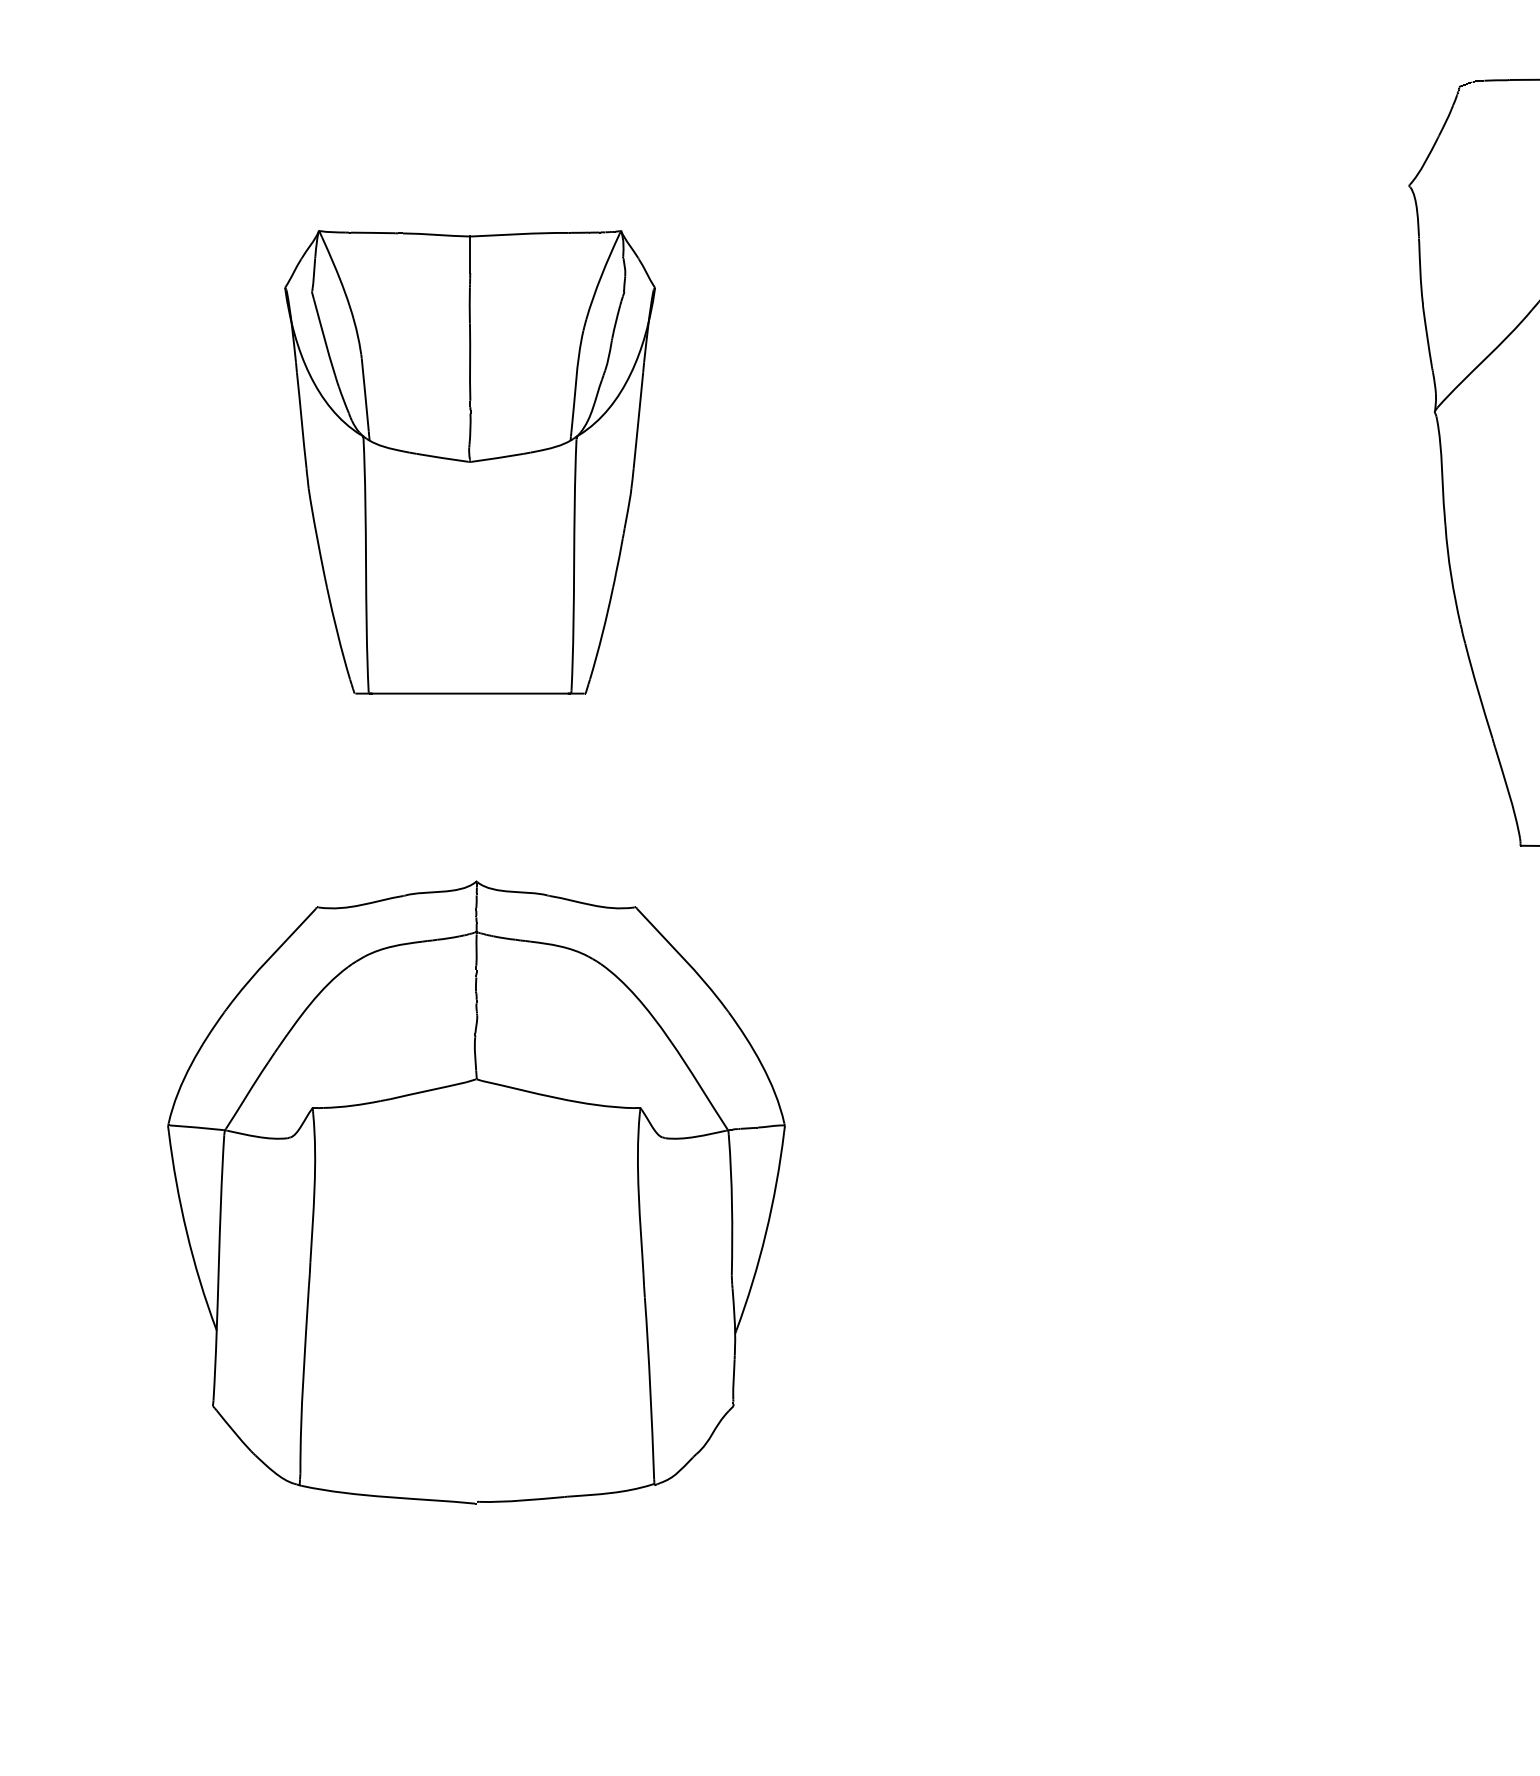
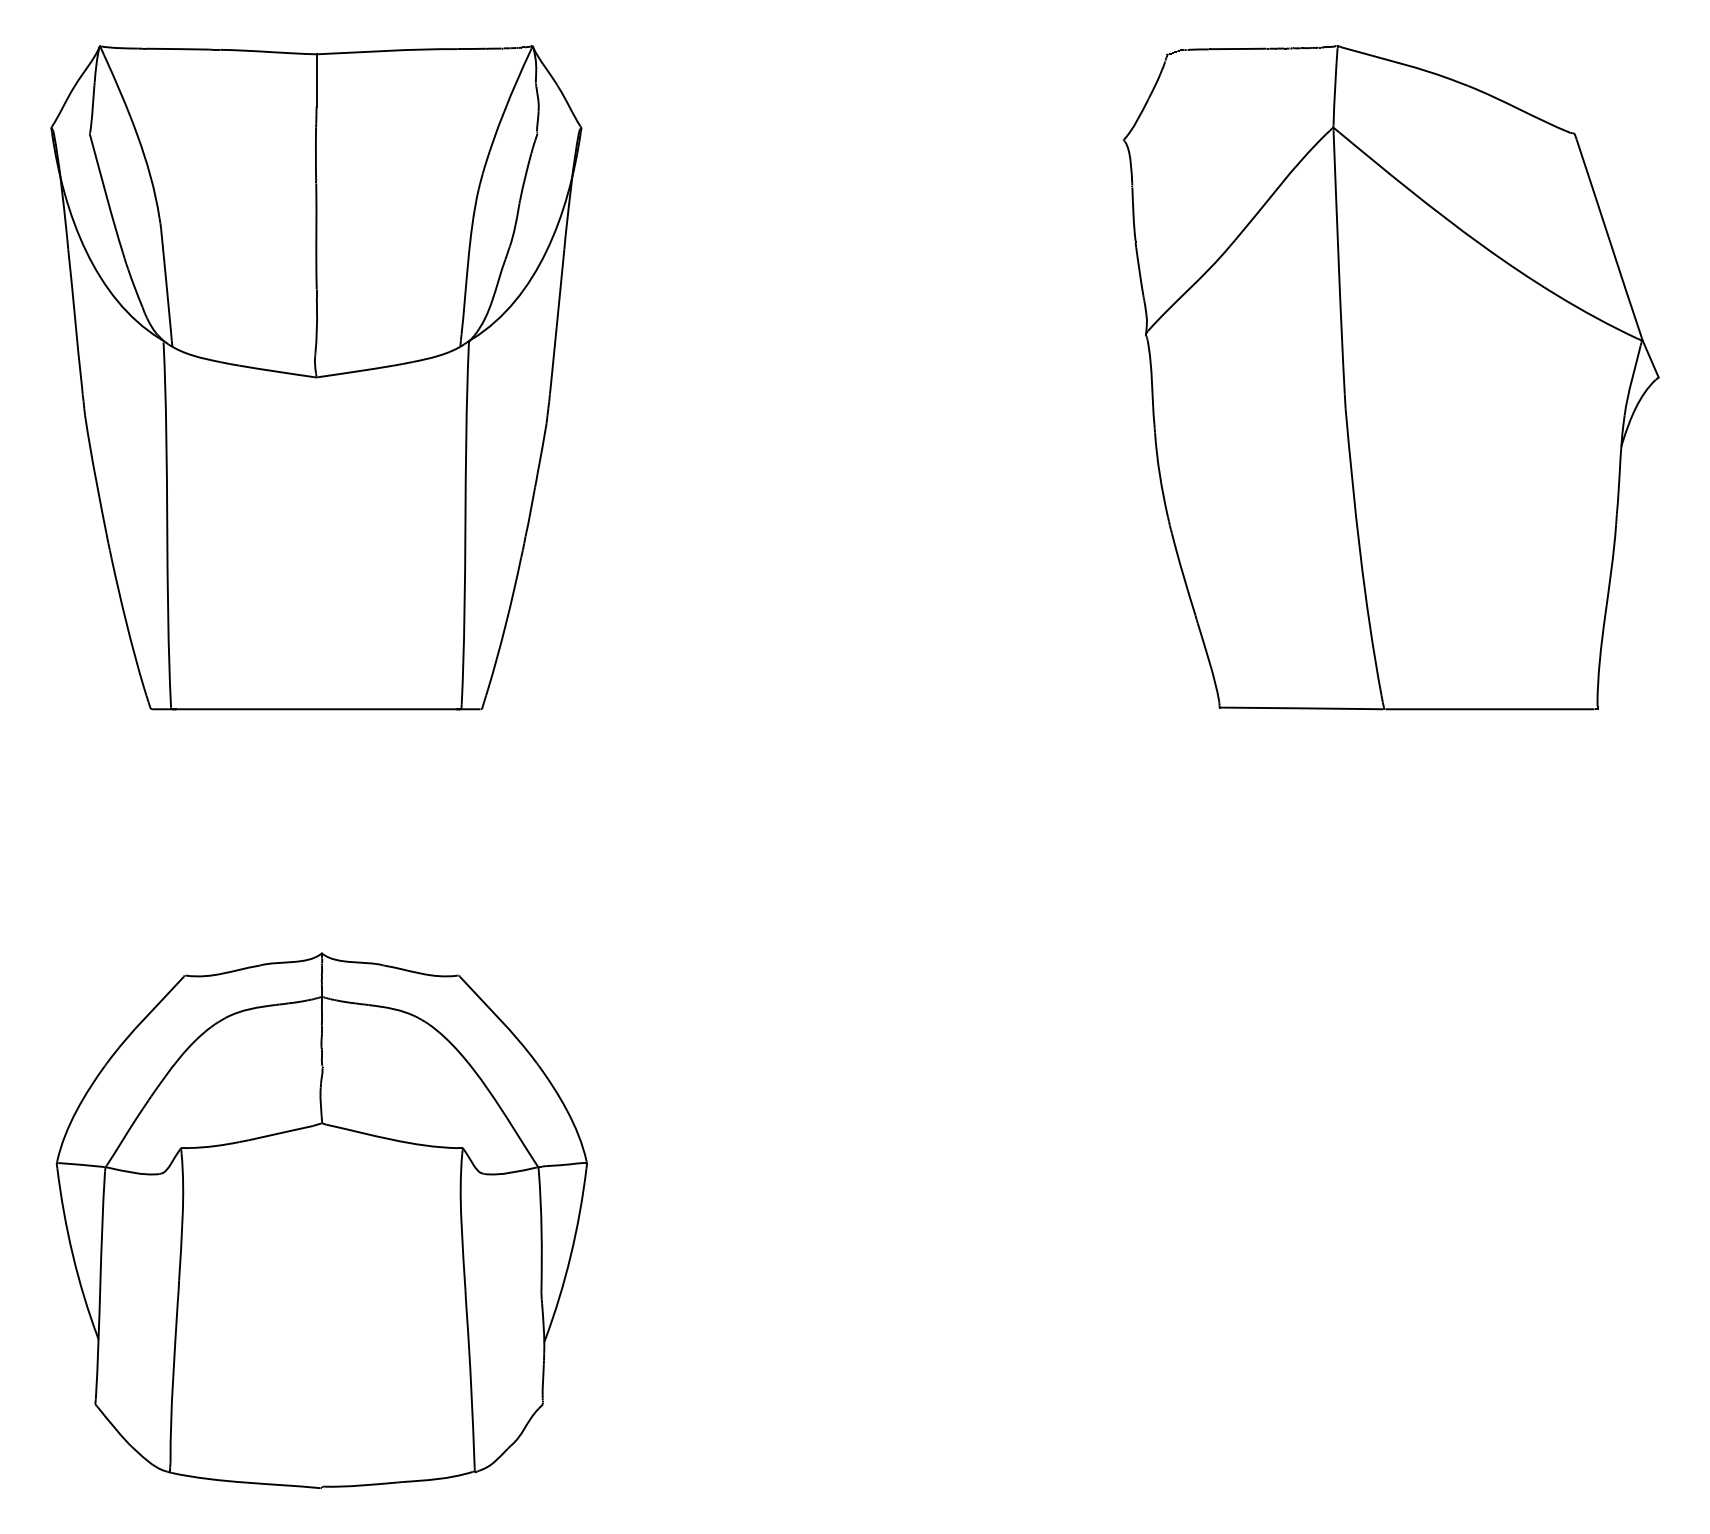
part: (470, 461) -> (316, 377), size x1.67
part: (476, 1192) -> (321, 1220), moved

